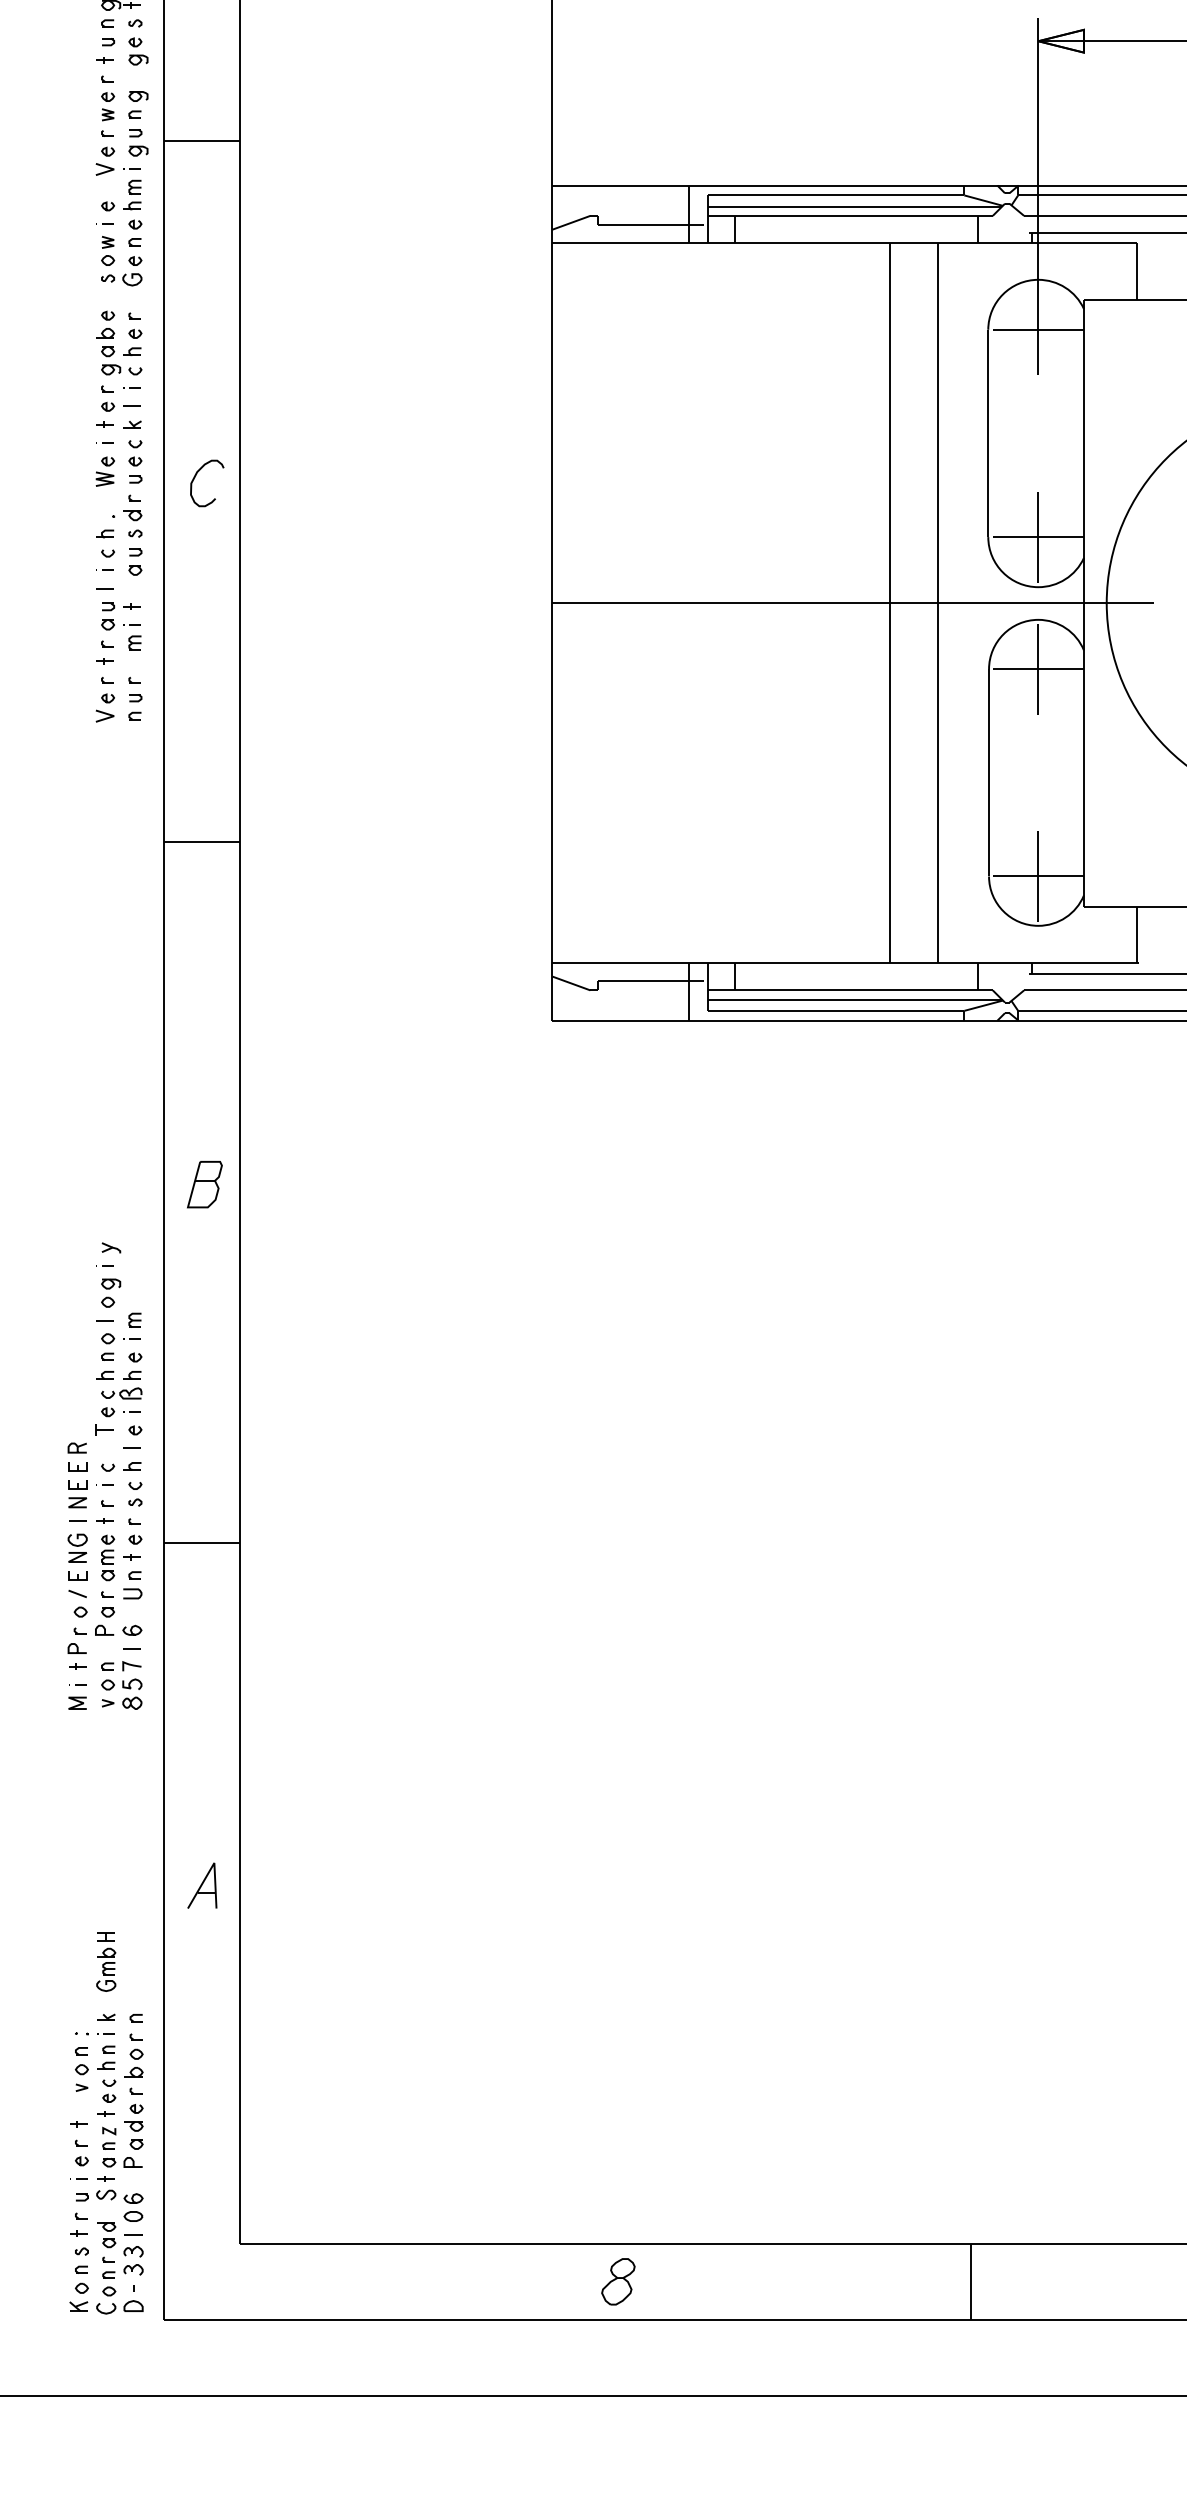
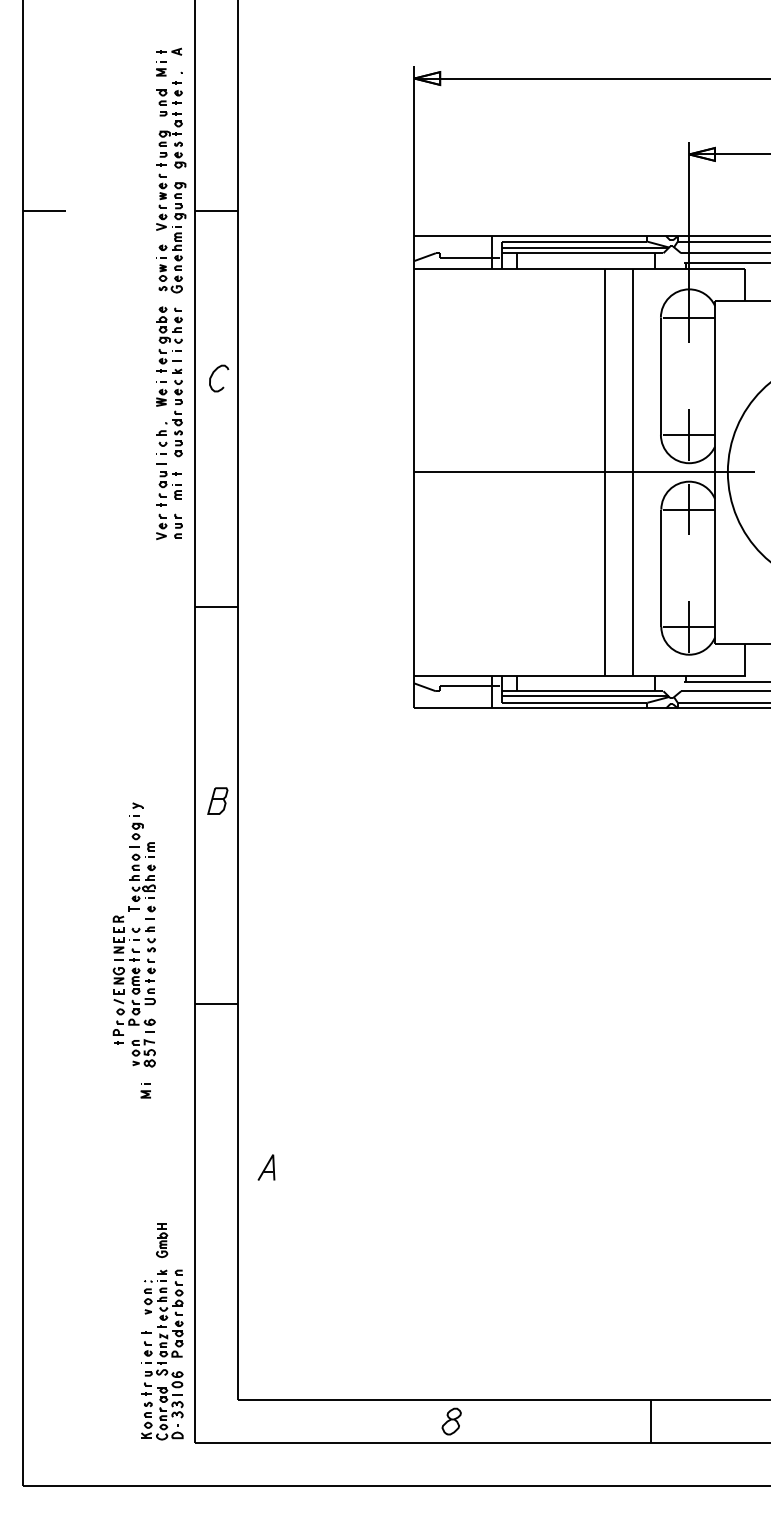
curve: (197, 476) -> (213, 374), moved
part: (103, 1475) -> (133, 934), moved
part: (202, 1885) -> (266, 1167), moved

